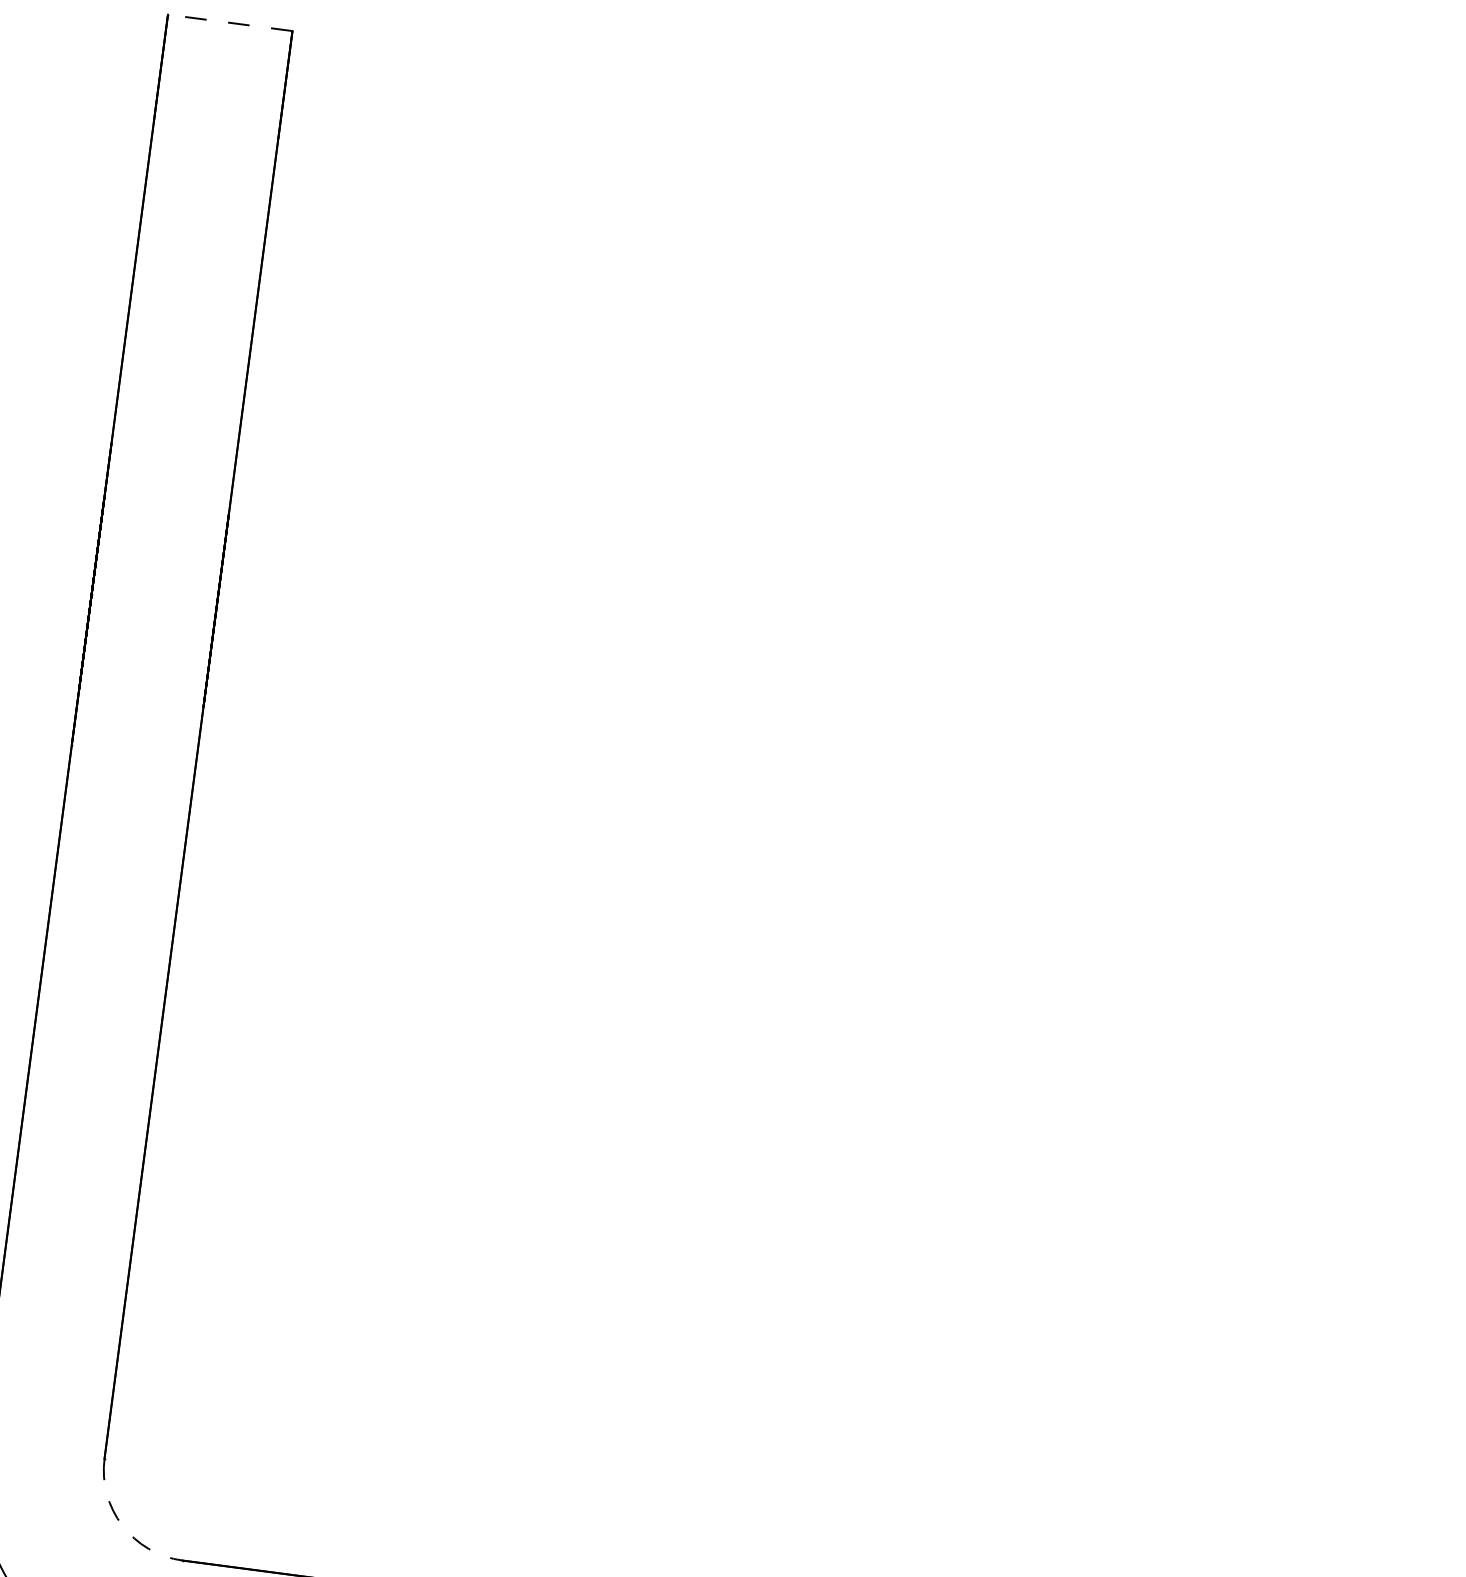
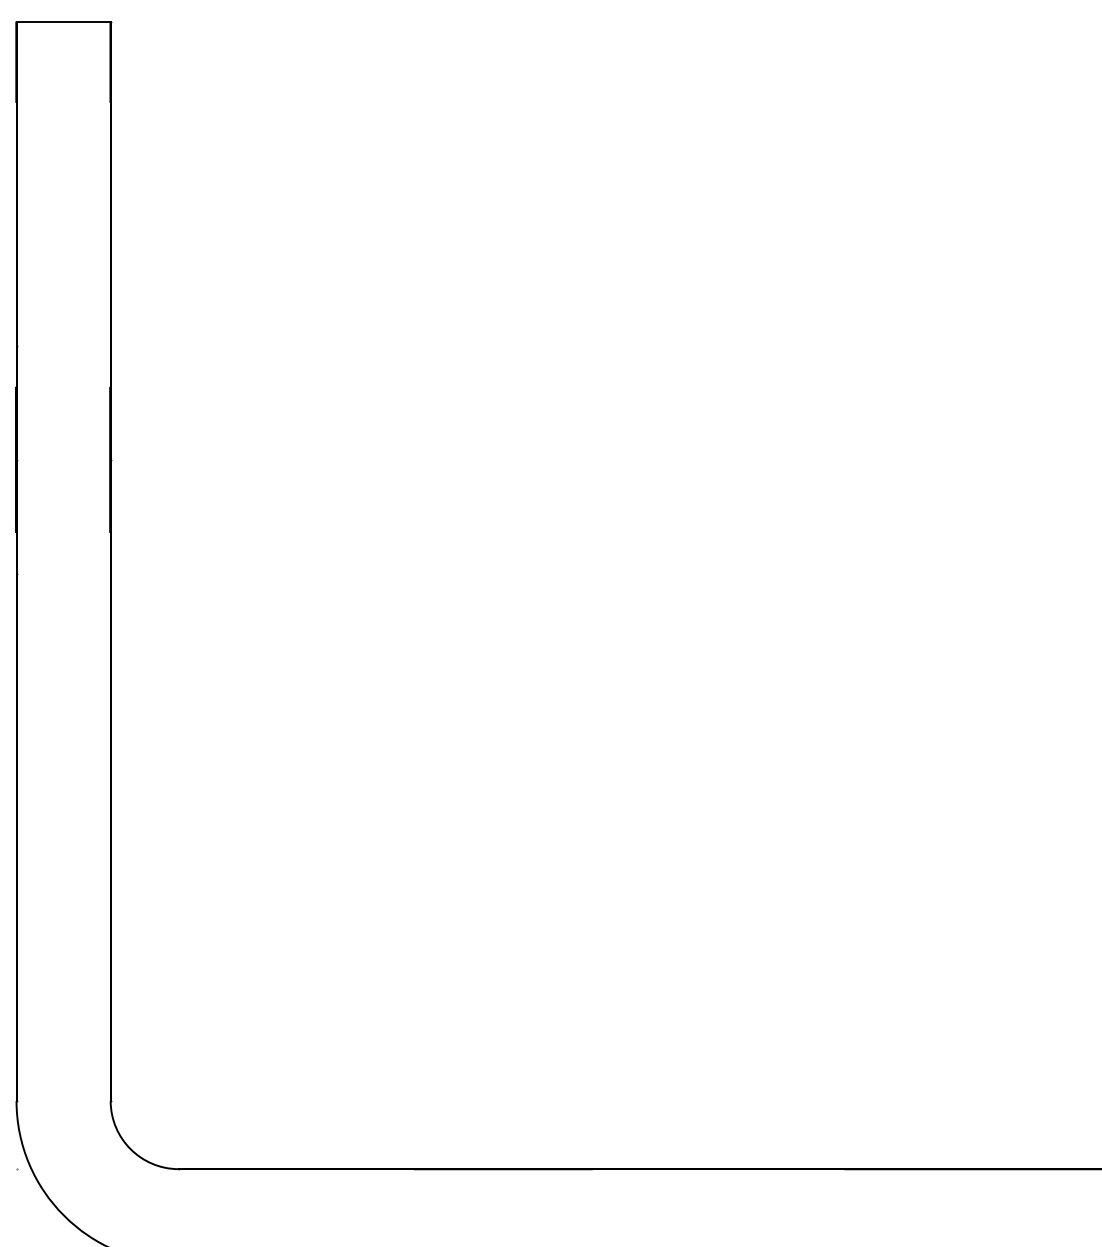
line: (230, 22) -> (63, 21), dashed -> solid
arc: (122, 1526) -> (130, 1149), dashed -> solid

